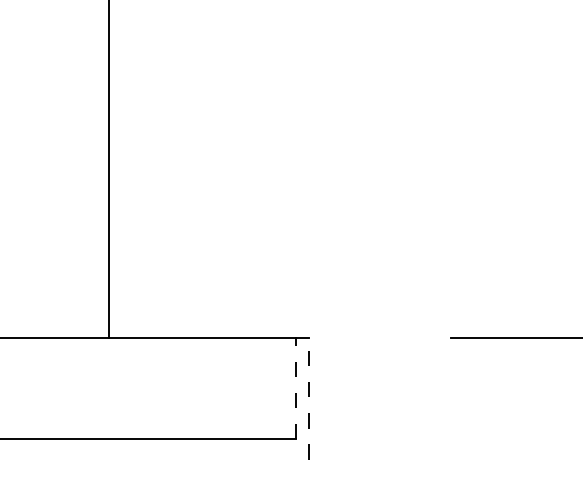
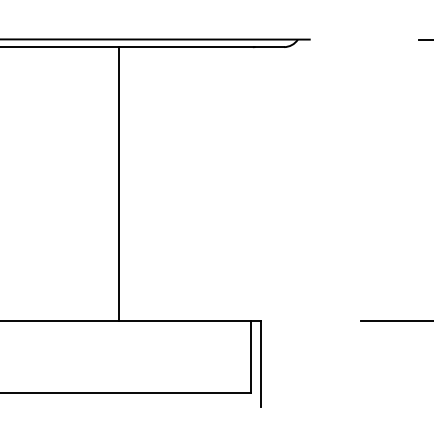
line: (295, 388) -> (250, 356), dashed -> solid
line: (309, 399) -> (260, 364), dashed -> solid

